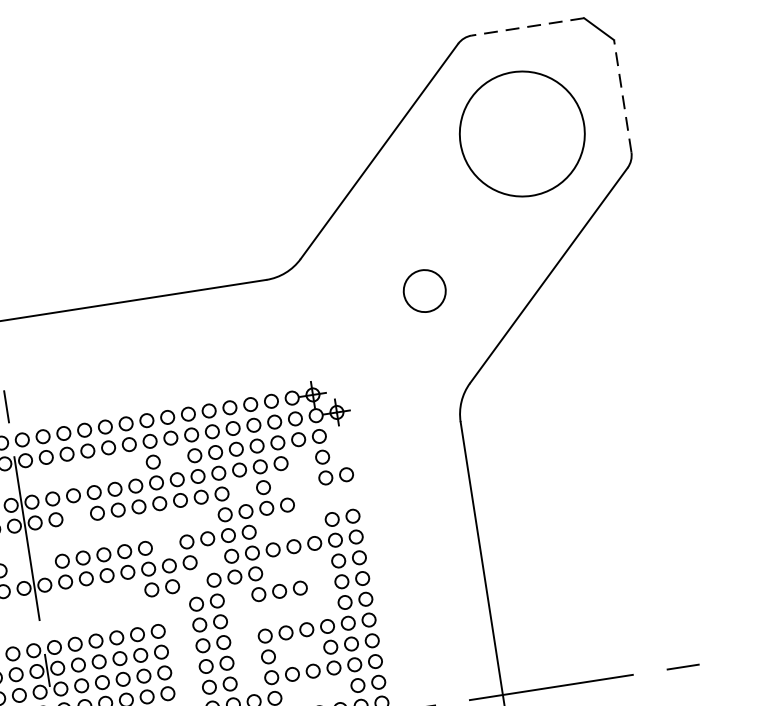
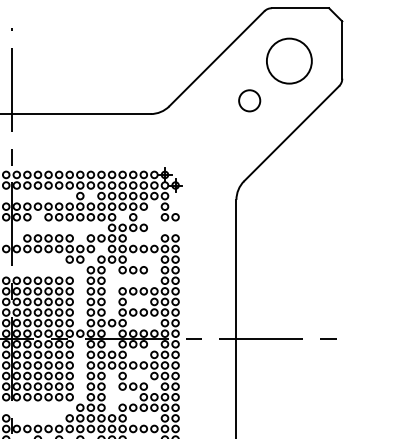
line: (528, 27) -> (300, 8), dashed -> solid
line: (623, 97) -> (342, 50), dashed -> solid
circle: (520, 133) -> (288, 60), size x0.71
circle: (424, 290) -> (249, 100), moved

